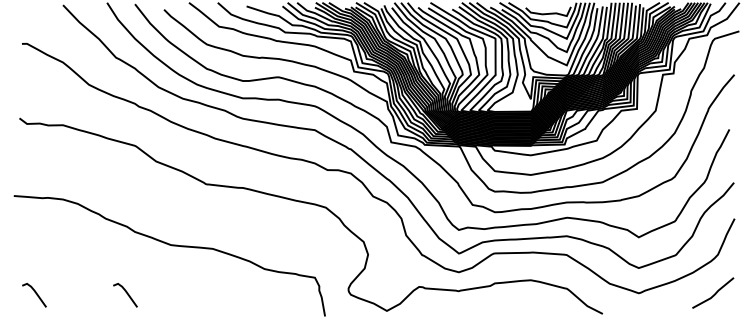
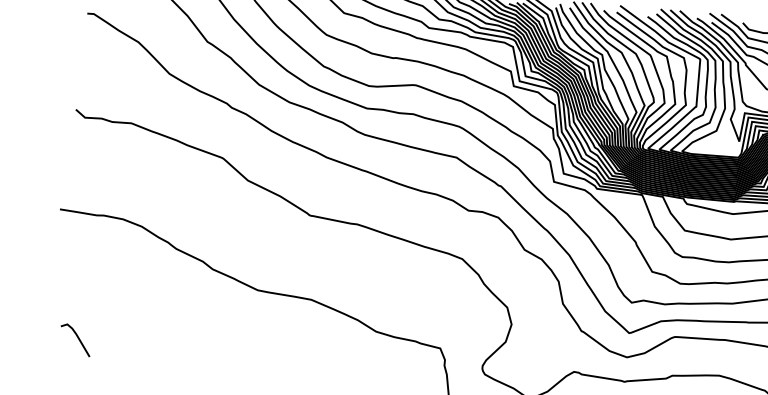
line: (127, 295) -> (195, 350), removed

